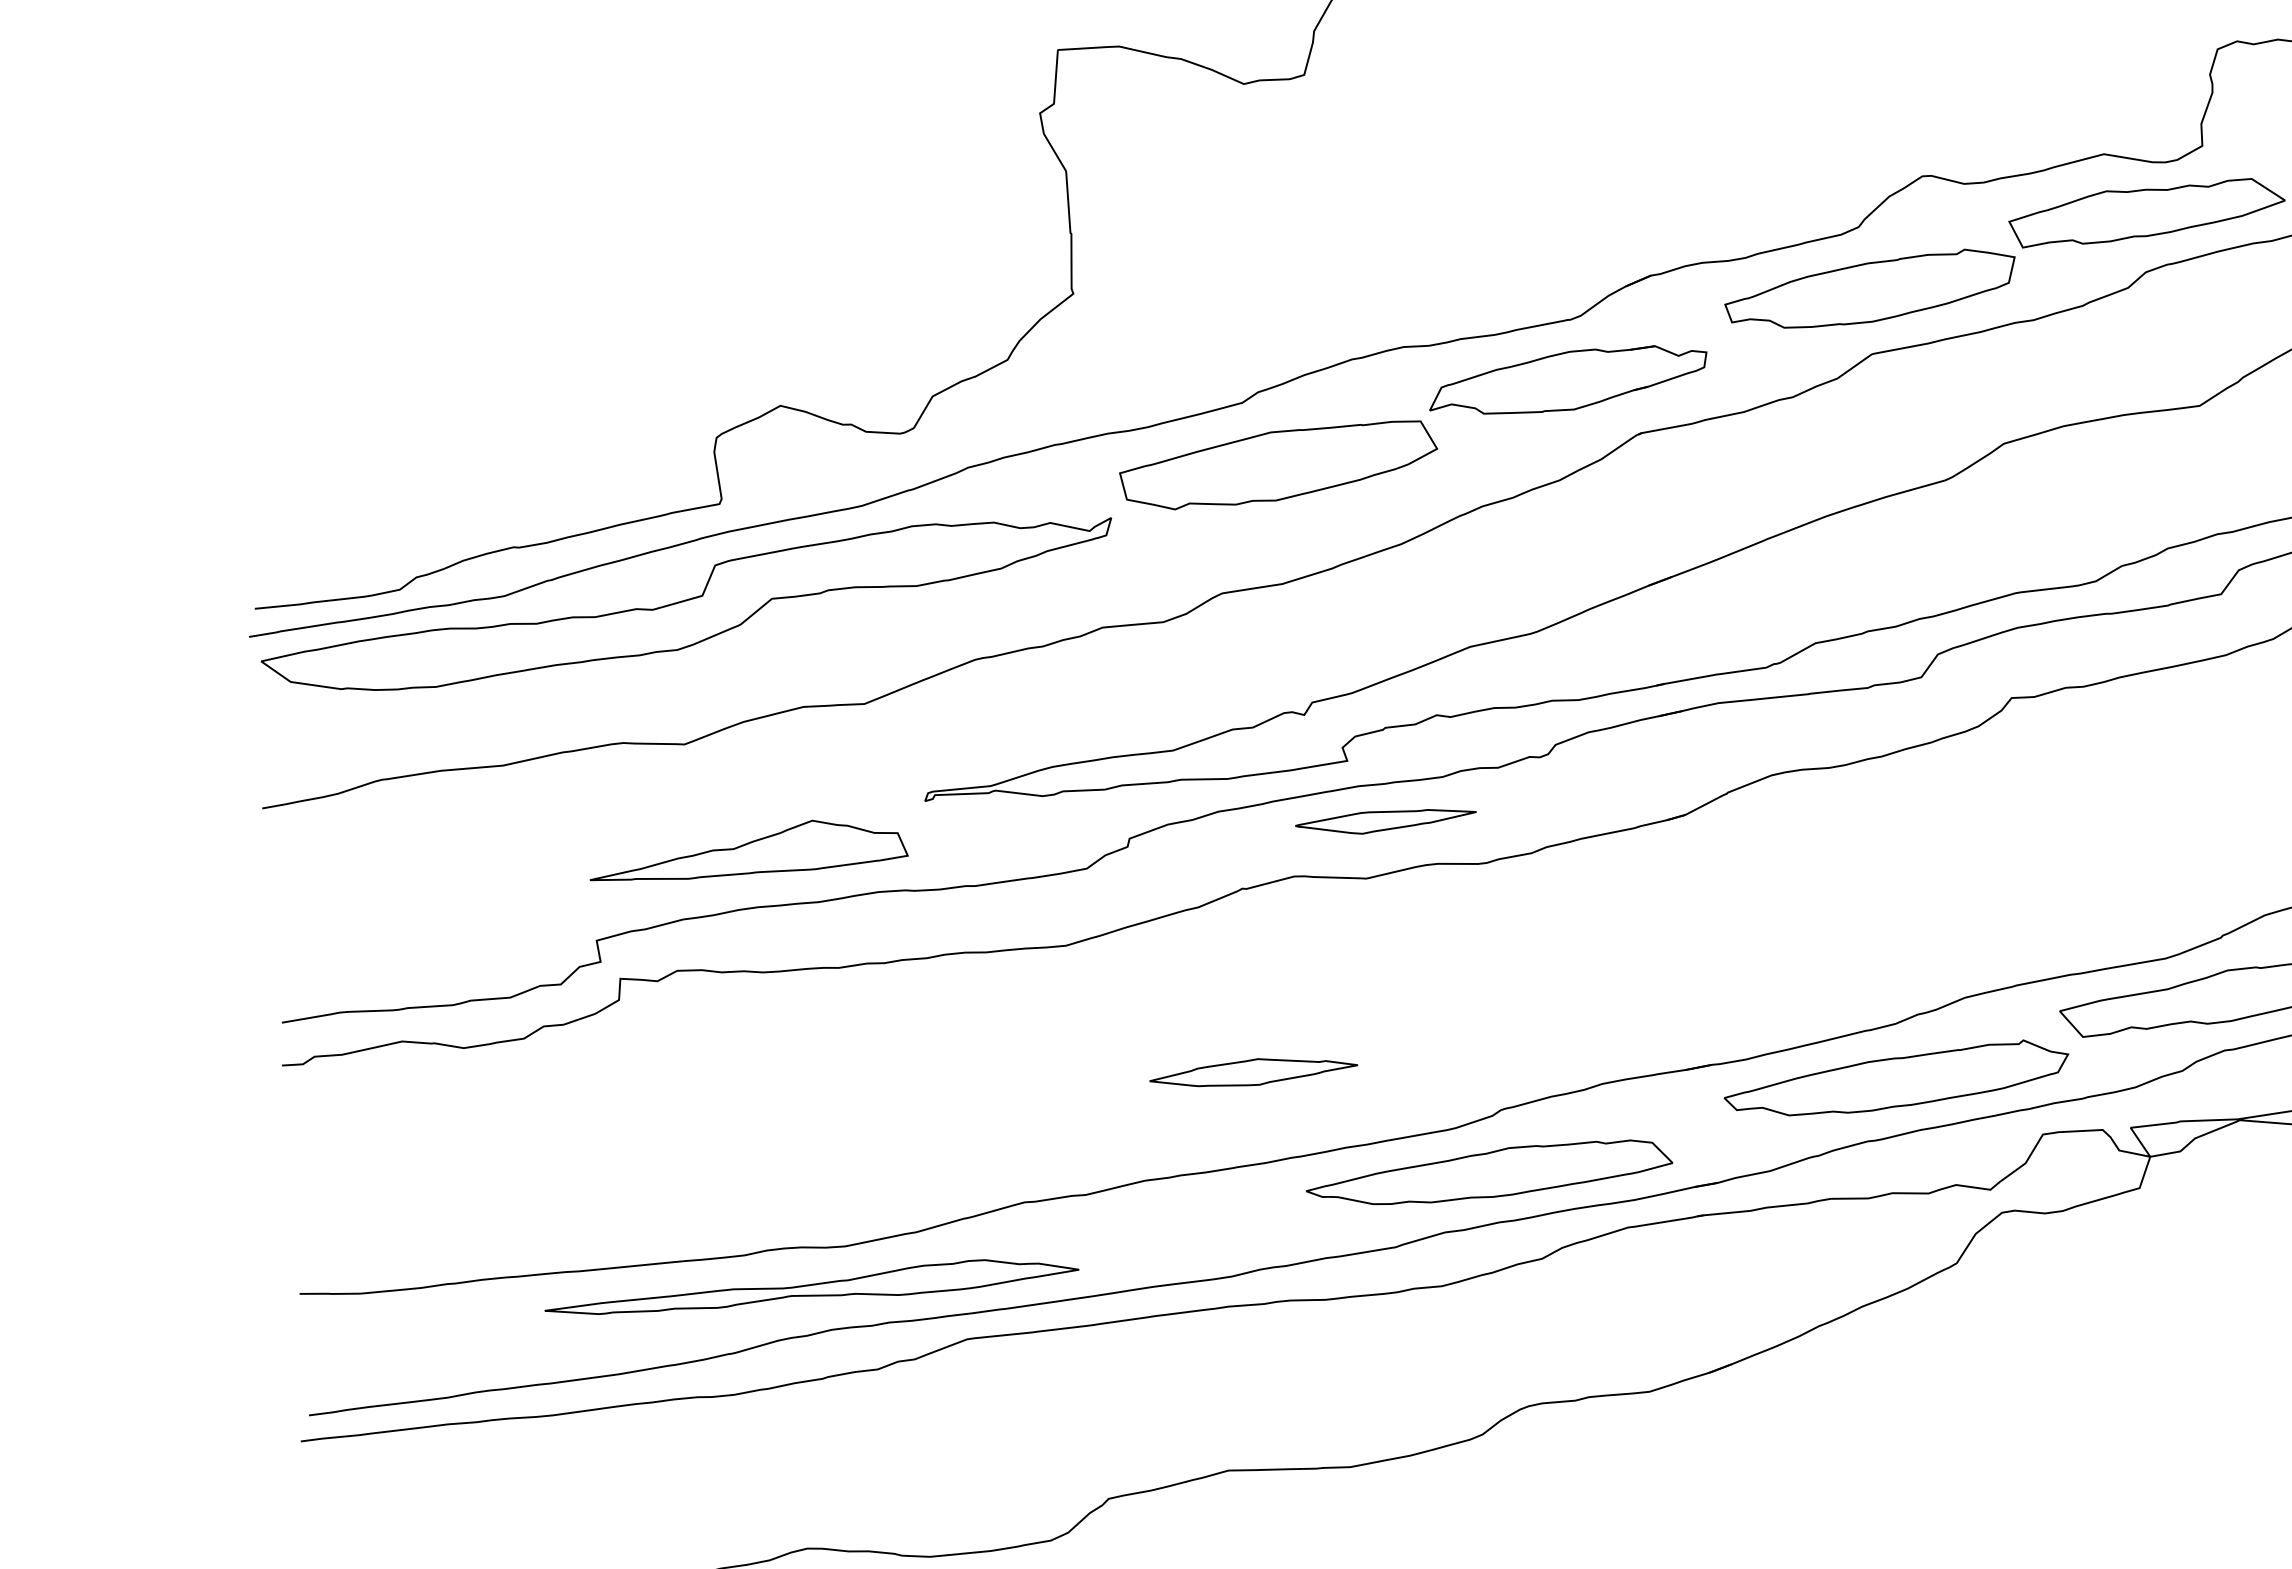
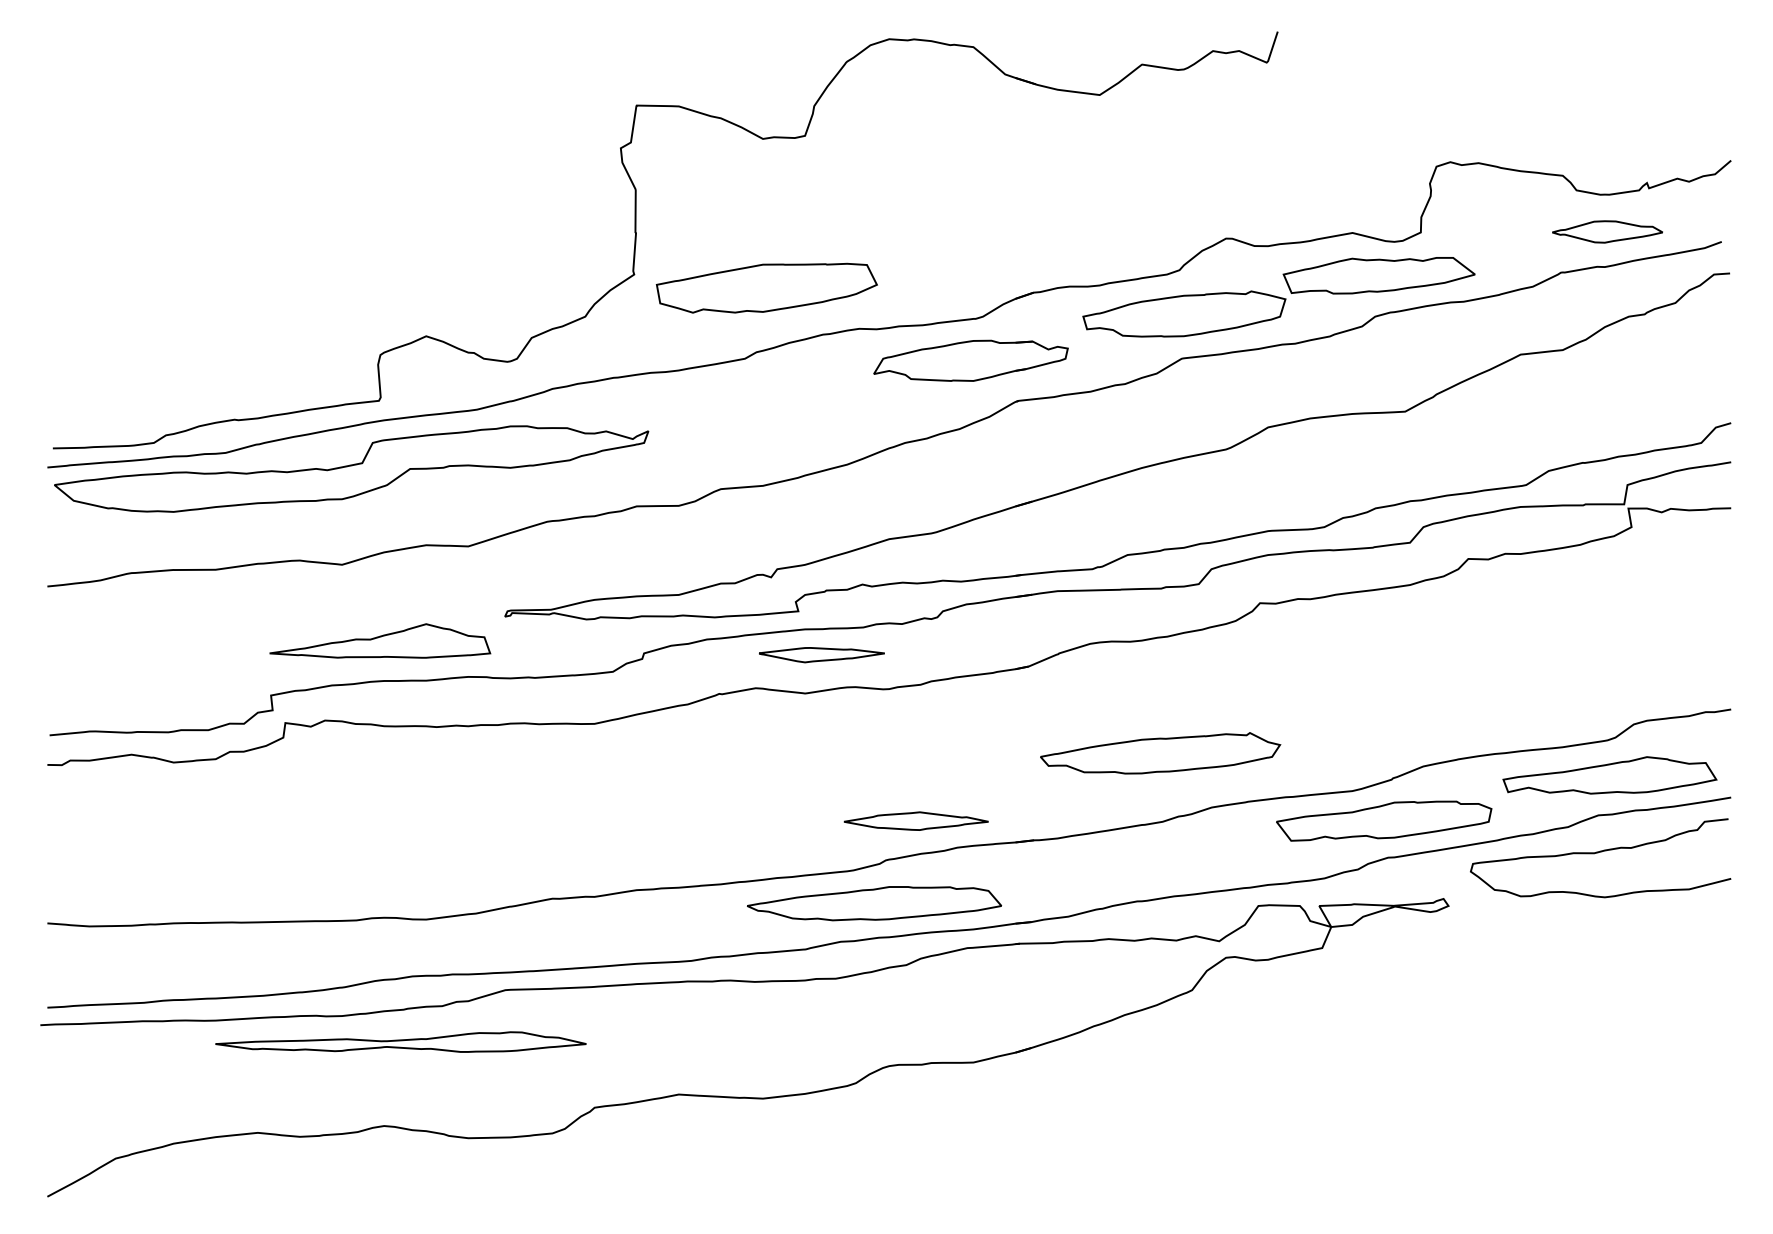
part: (1278, 464) -> (766, 287), moved
part: (1252, 1071) -> (915, 820), moved
part: (1896, 1079) -> (1160, 753), moved
part: (810, 1286) -> (400, 1041), moved

